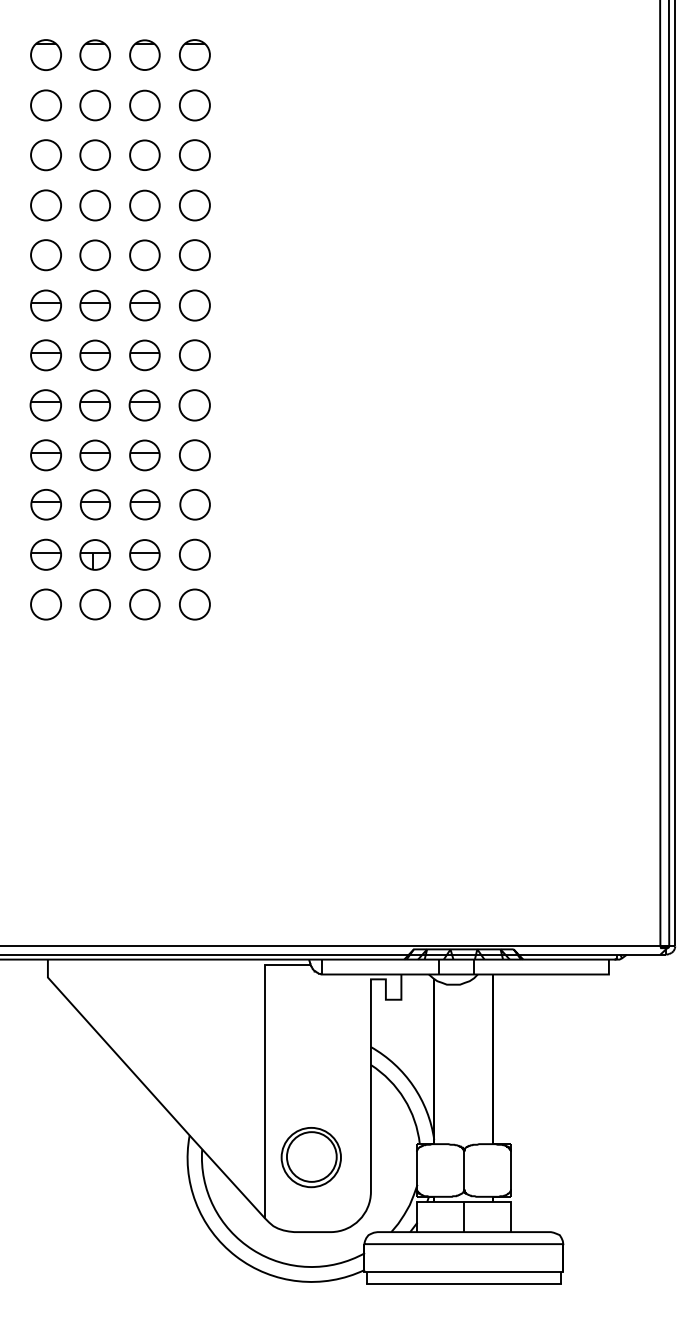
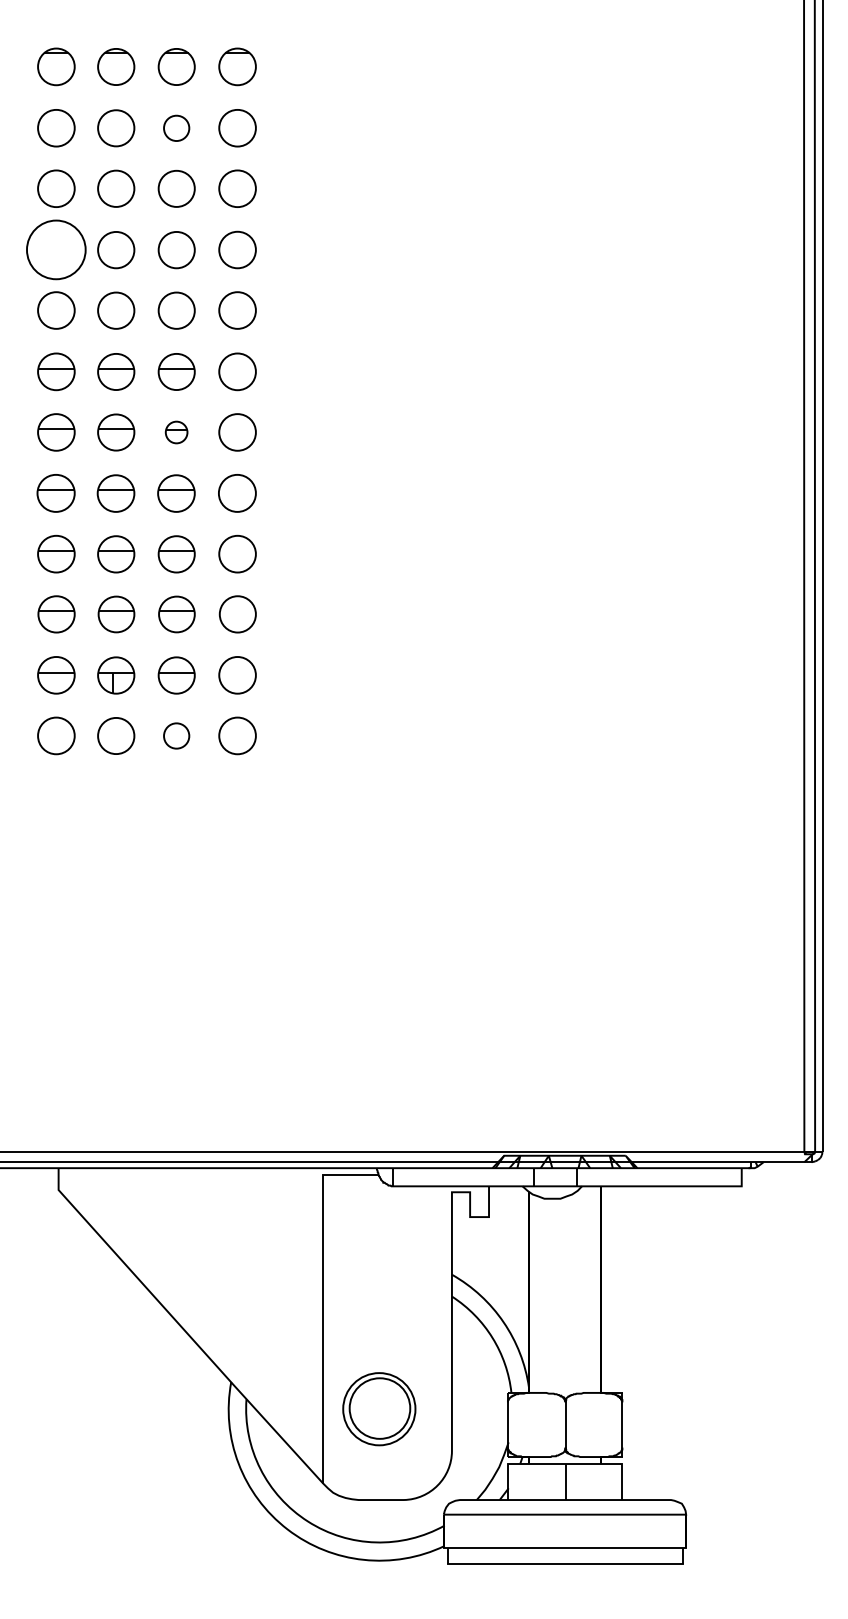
part: (144, 105) -> (176, 128), size x0.7
part: (46, 205) -> (56, 249), size x1.6
part: (144, 355) -> (176, 432), size x0.6
part: (144, 604) -> (176, 735), size x0.7

